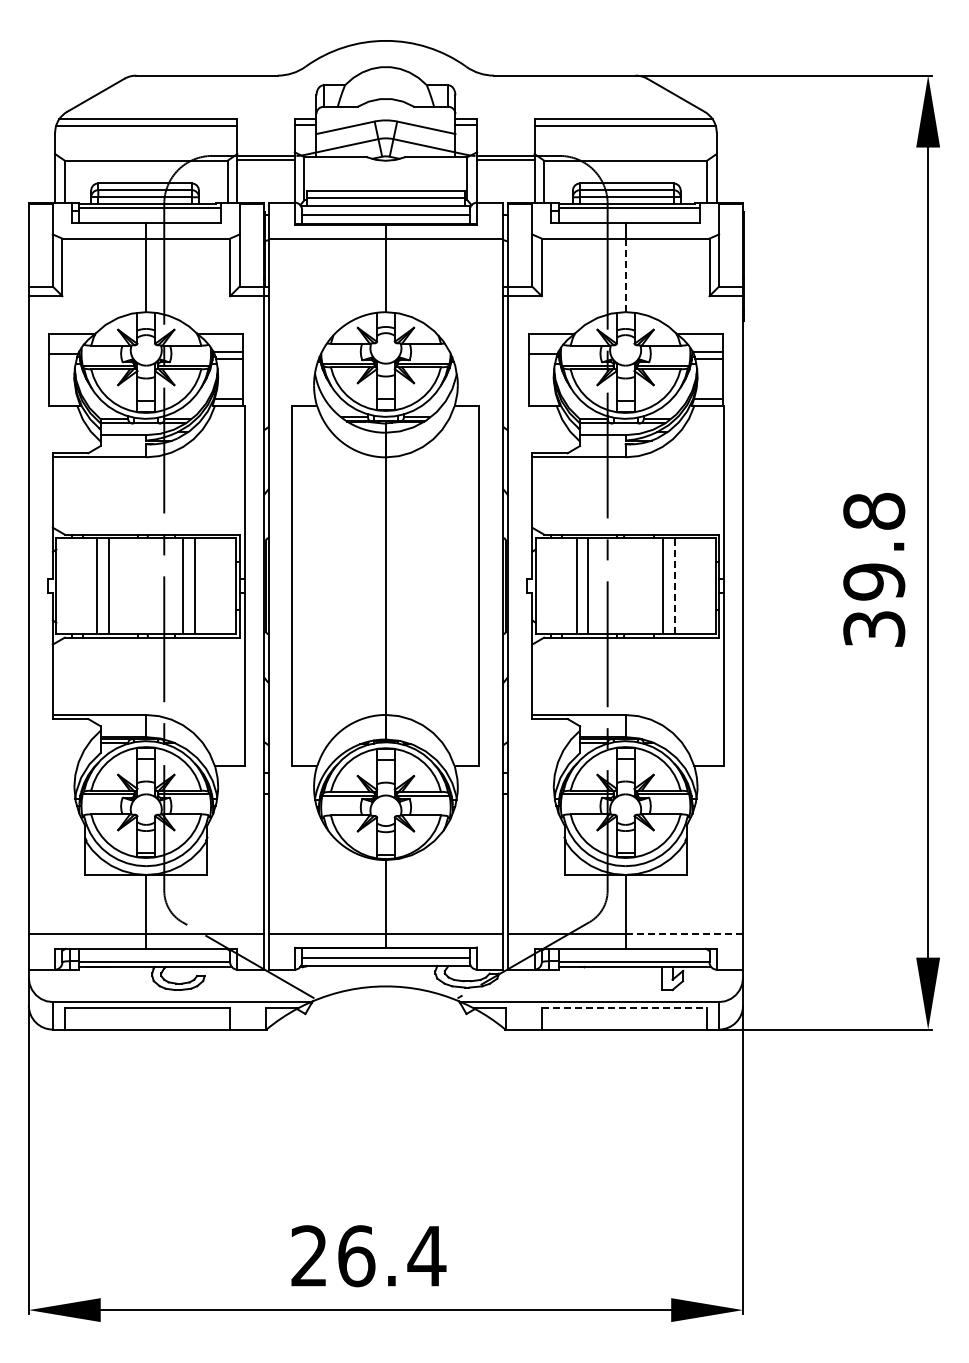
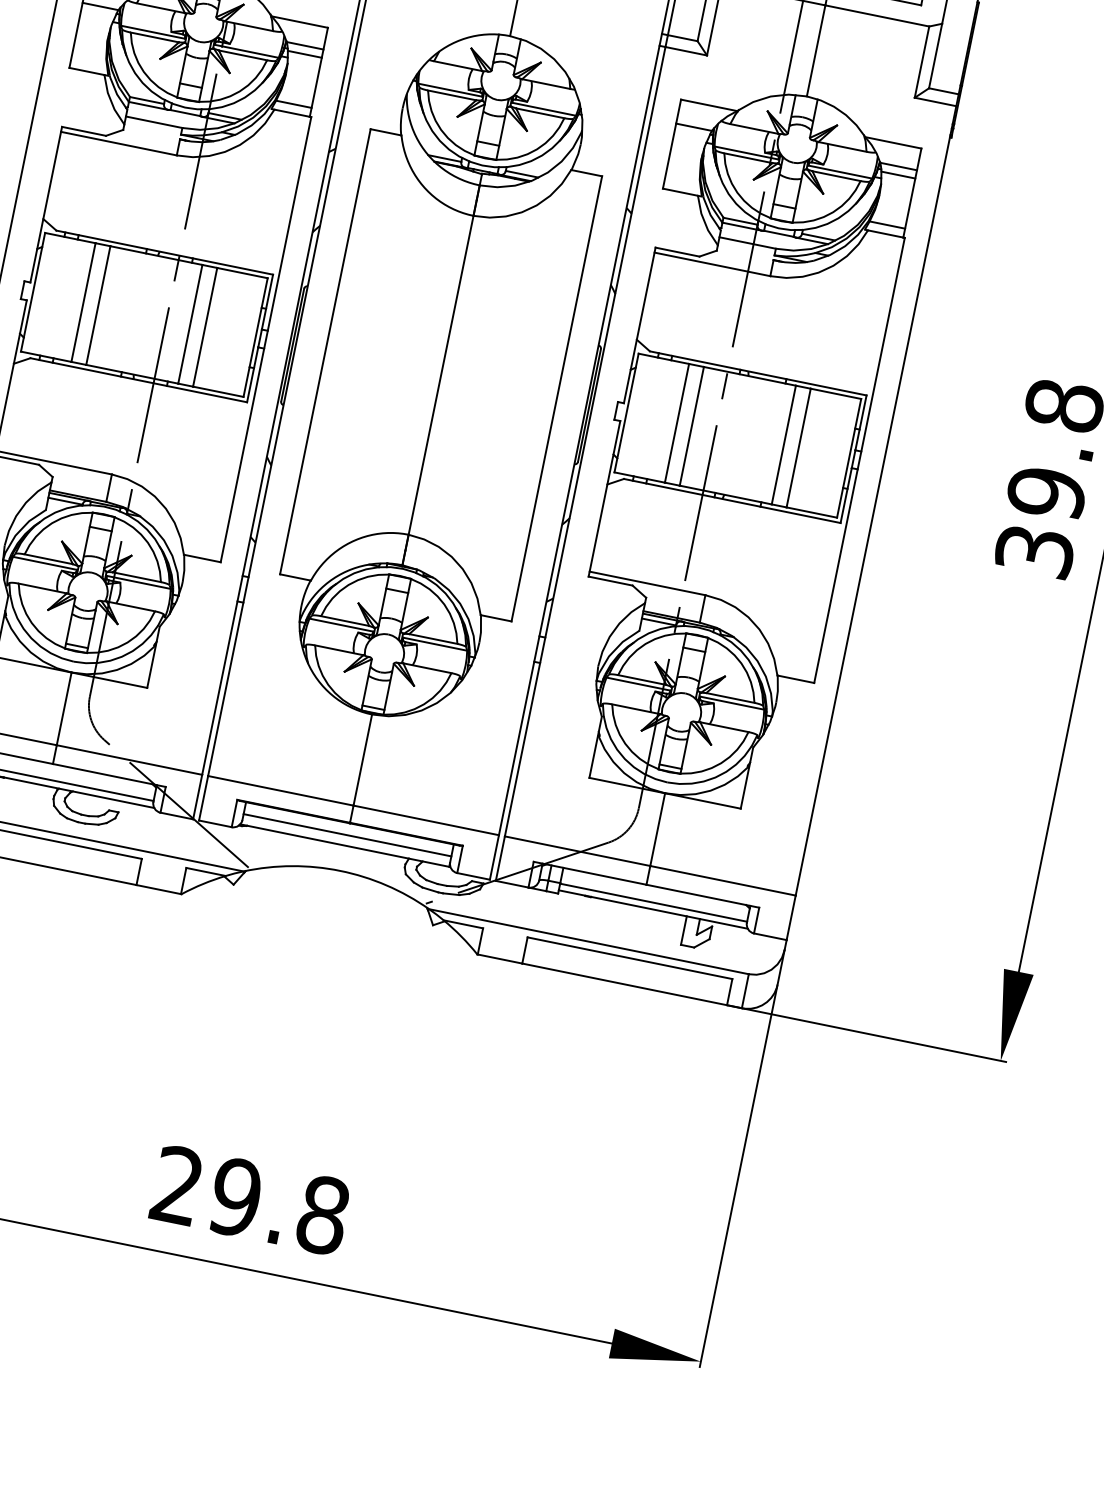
line: (625, 275) -> (815, 51), dashed -> solid
line: (674, 586) -> (798, 448), dashed -> solid
line: (684, 933) -> (723, 880), dashed -> solid
line: (624, 1008) -> (630, 958), dashed -> solid
text: (391, 1256) -> (279, 1206), 26.4 -> 29.8

